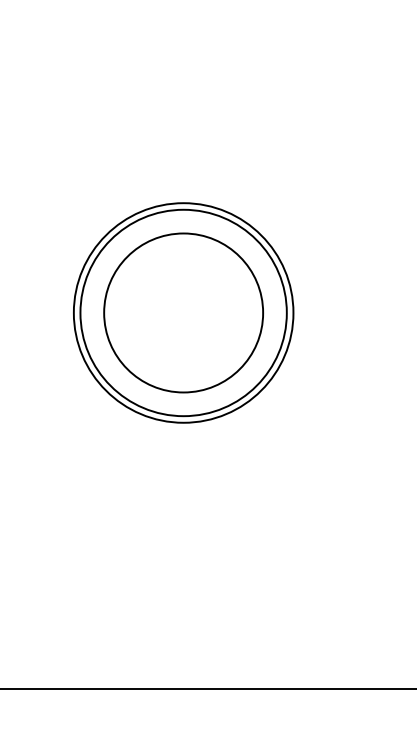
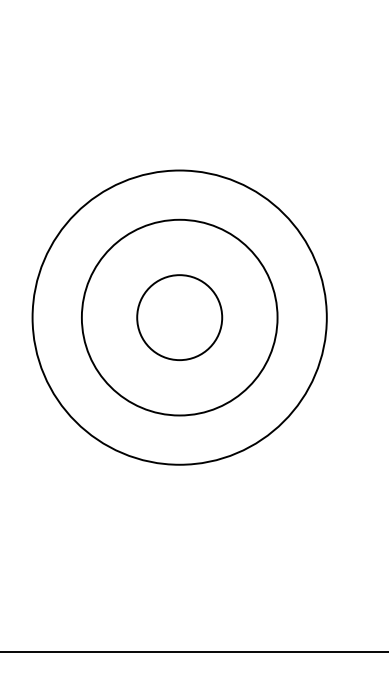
circle: (183, 312) -> (179, 317), size x0.6
circle: (183, 312) -> (179, 317), size x1.6

